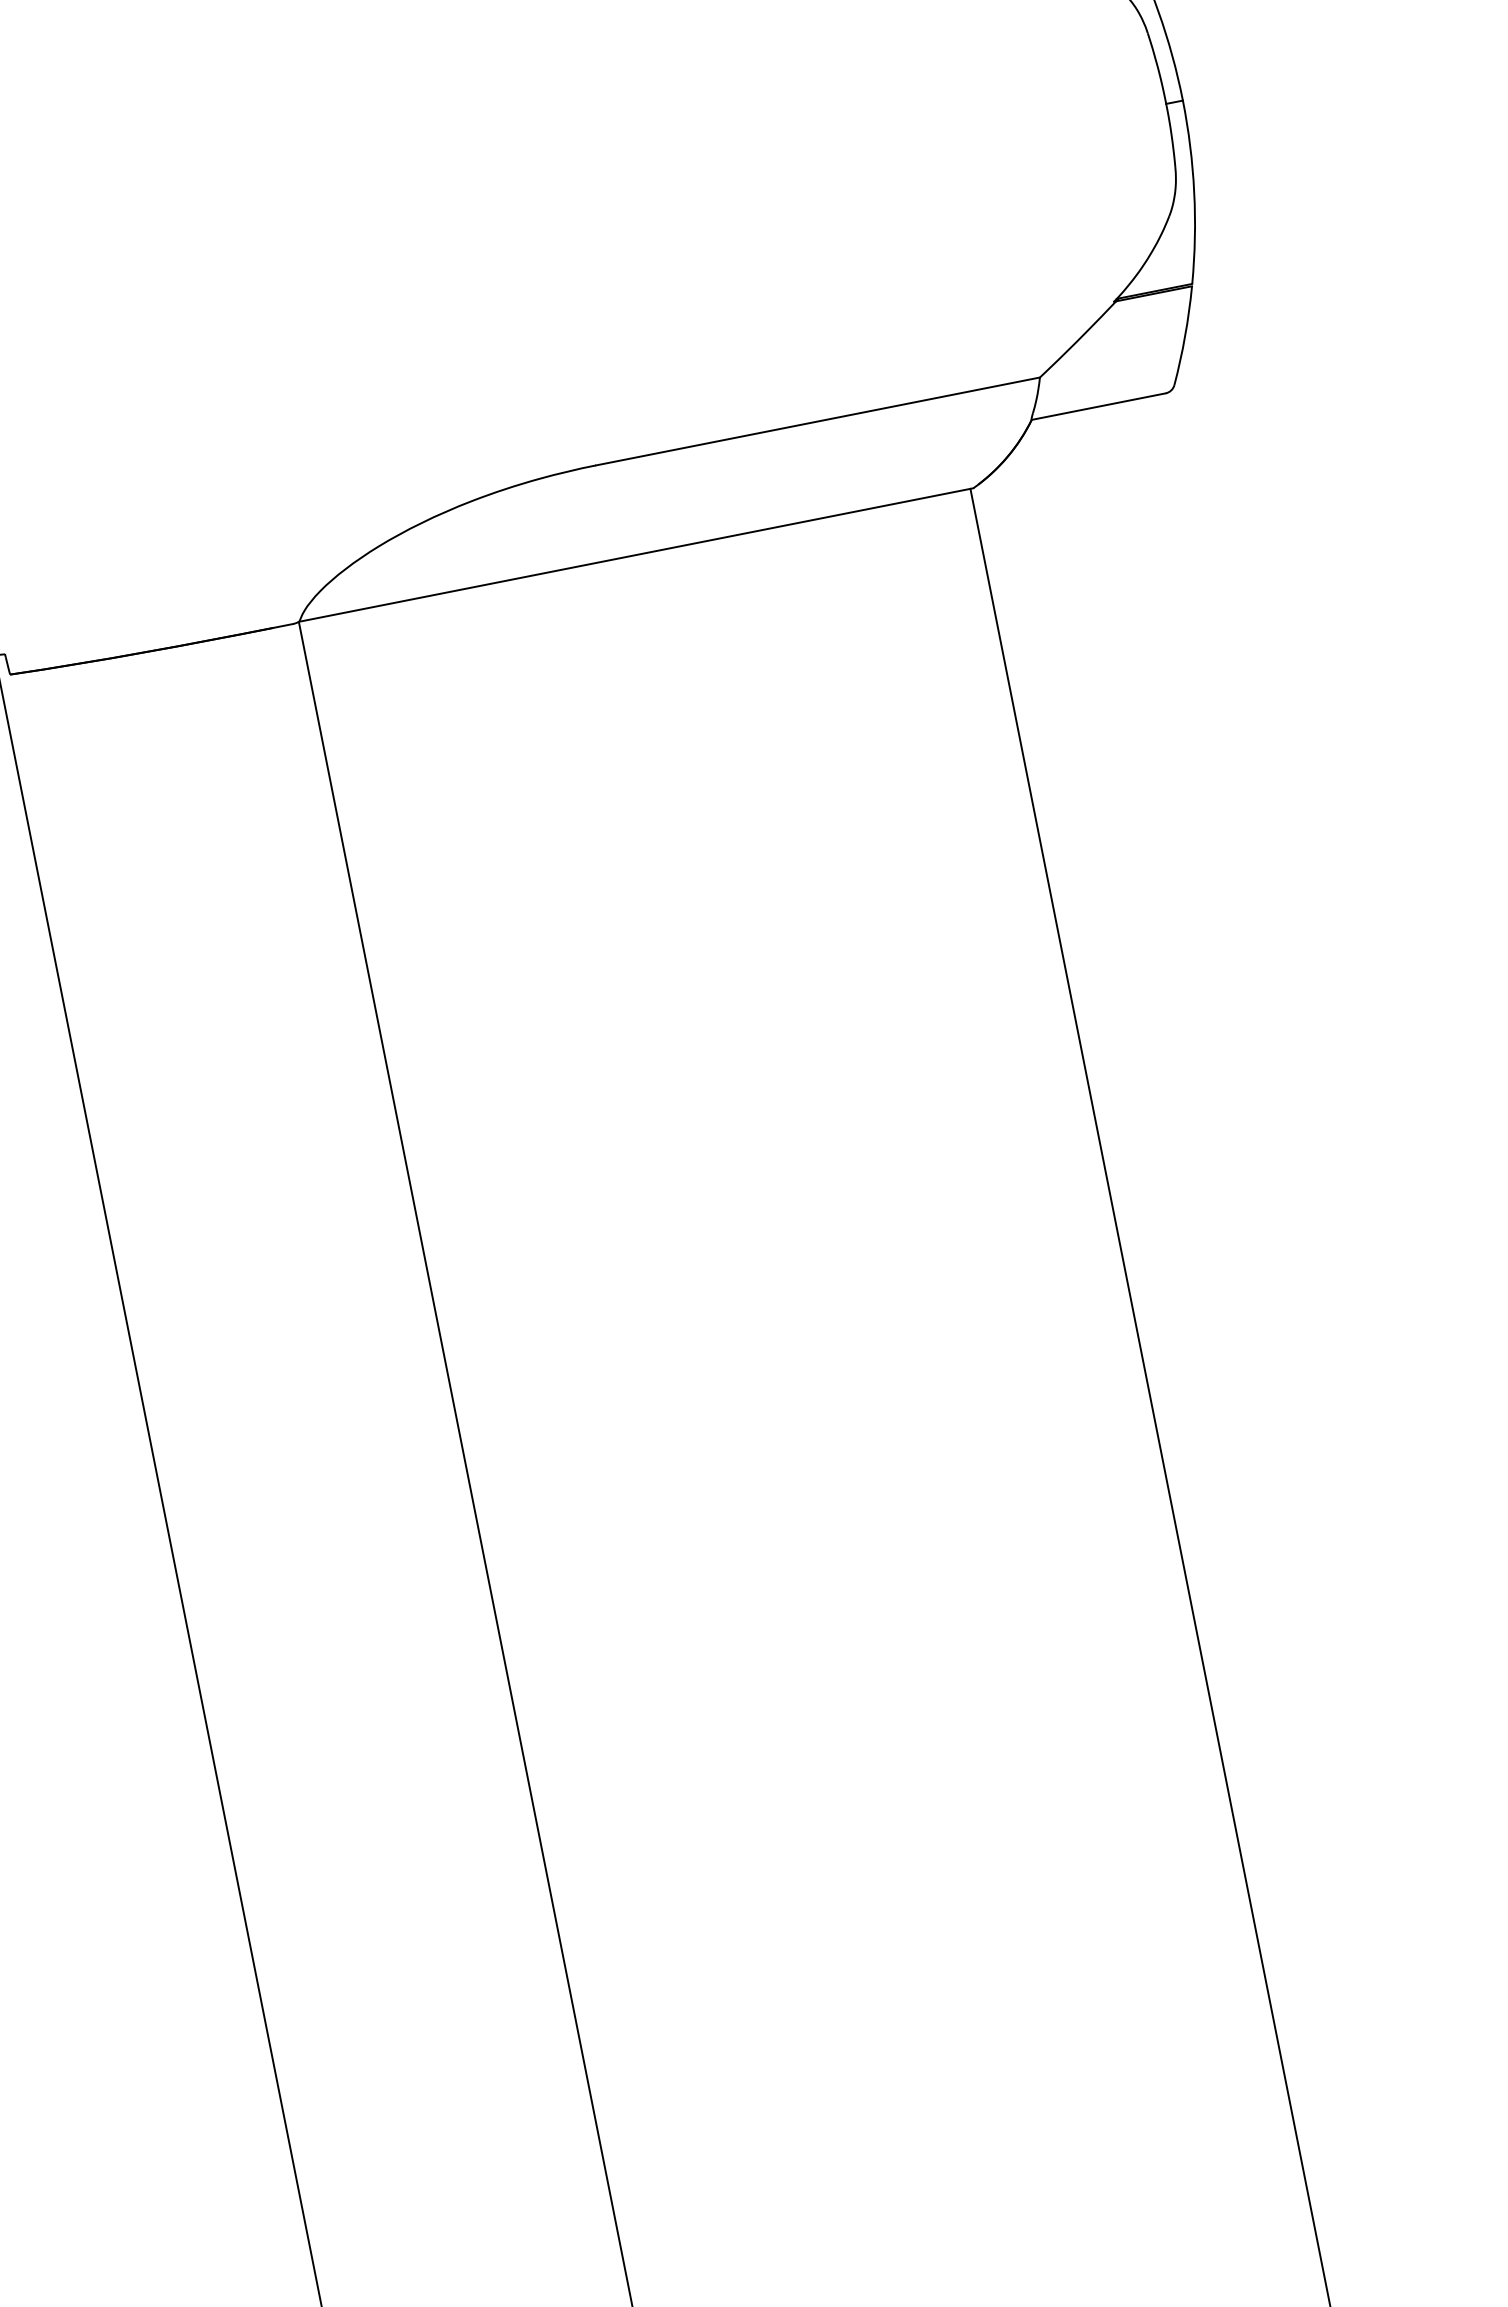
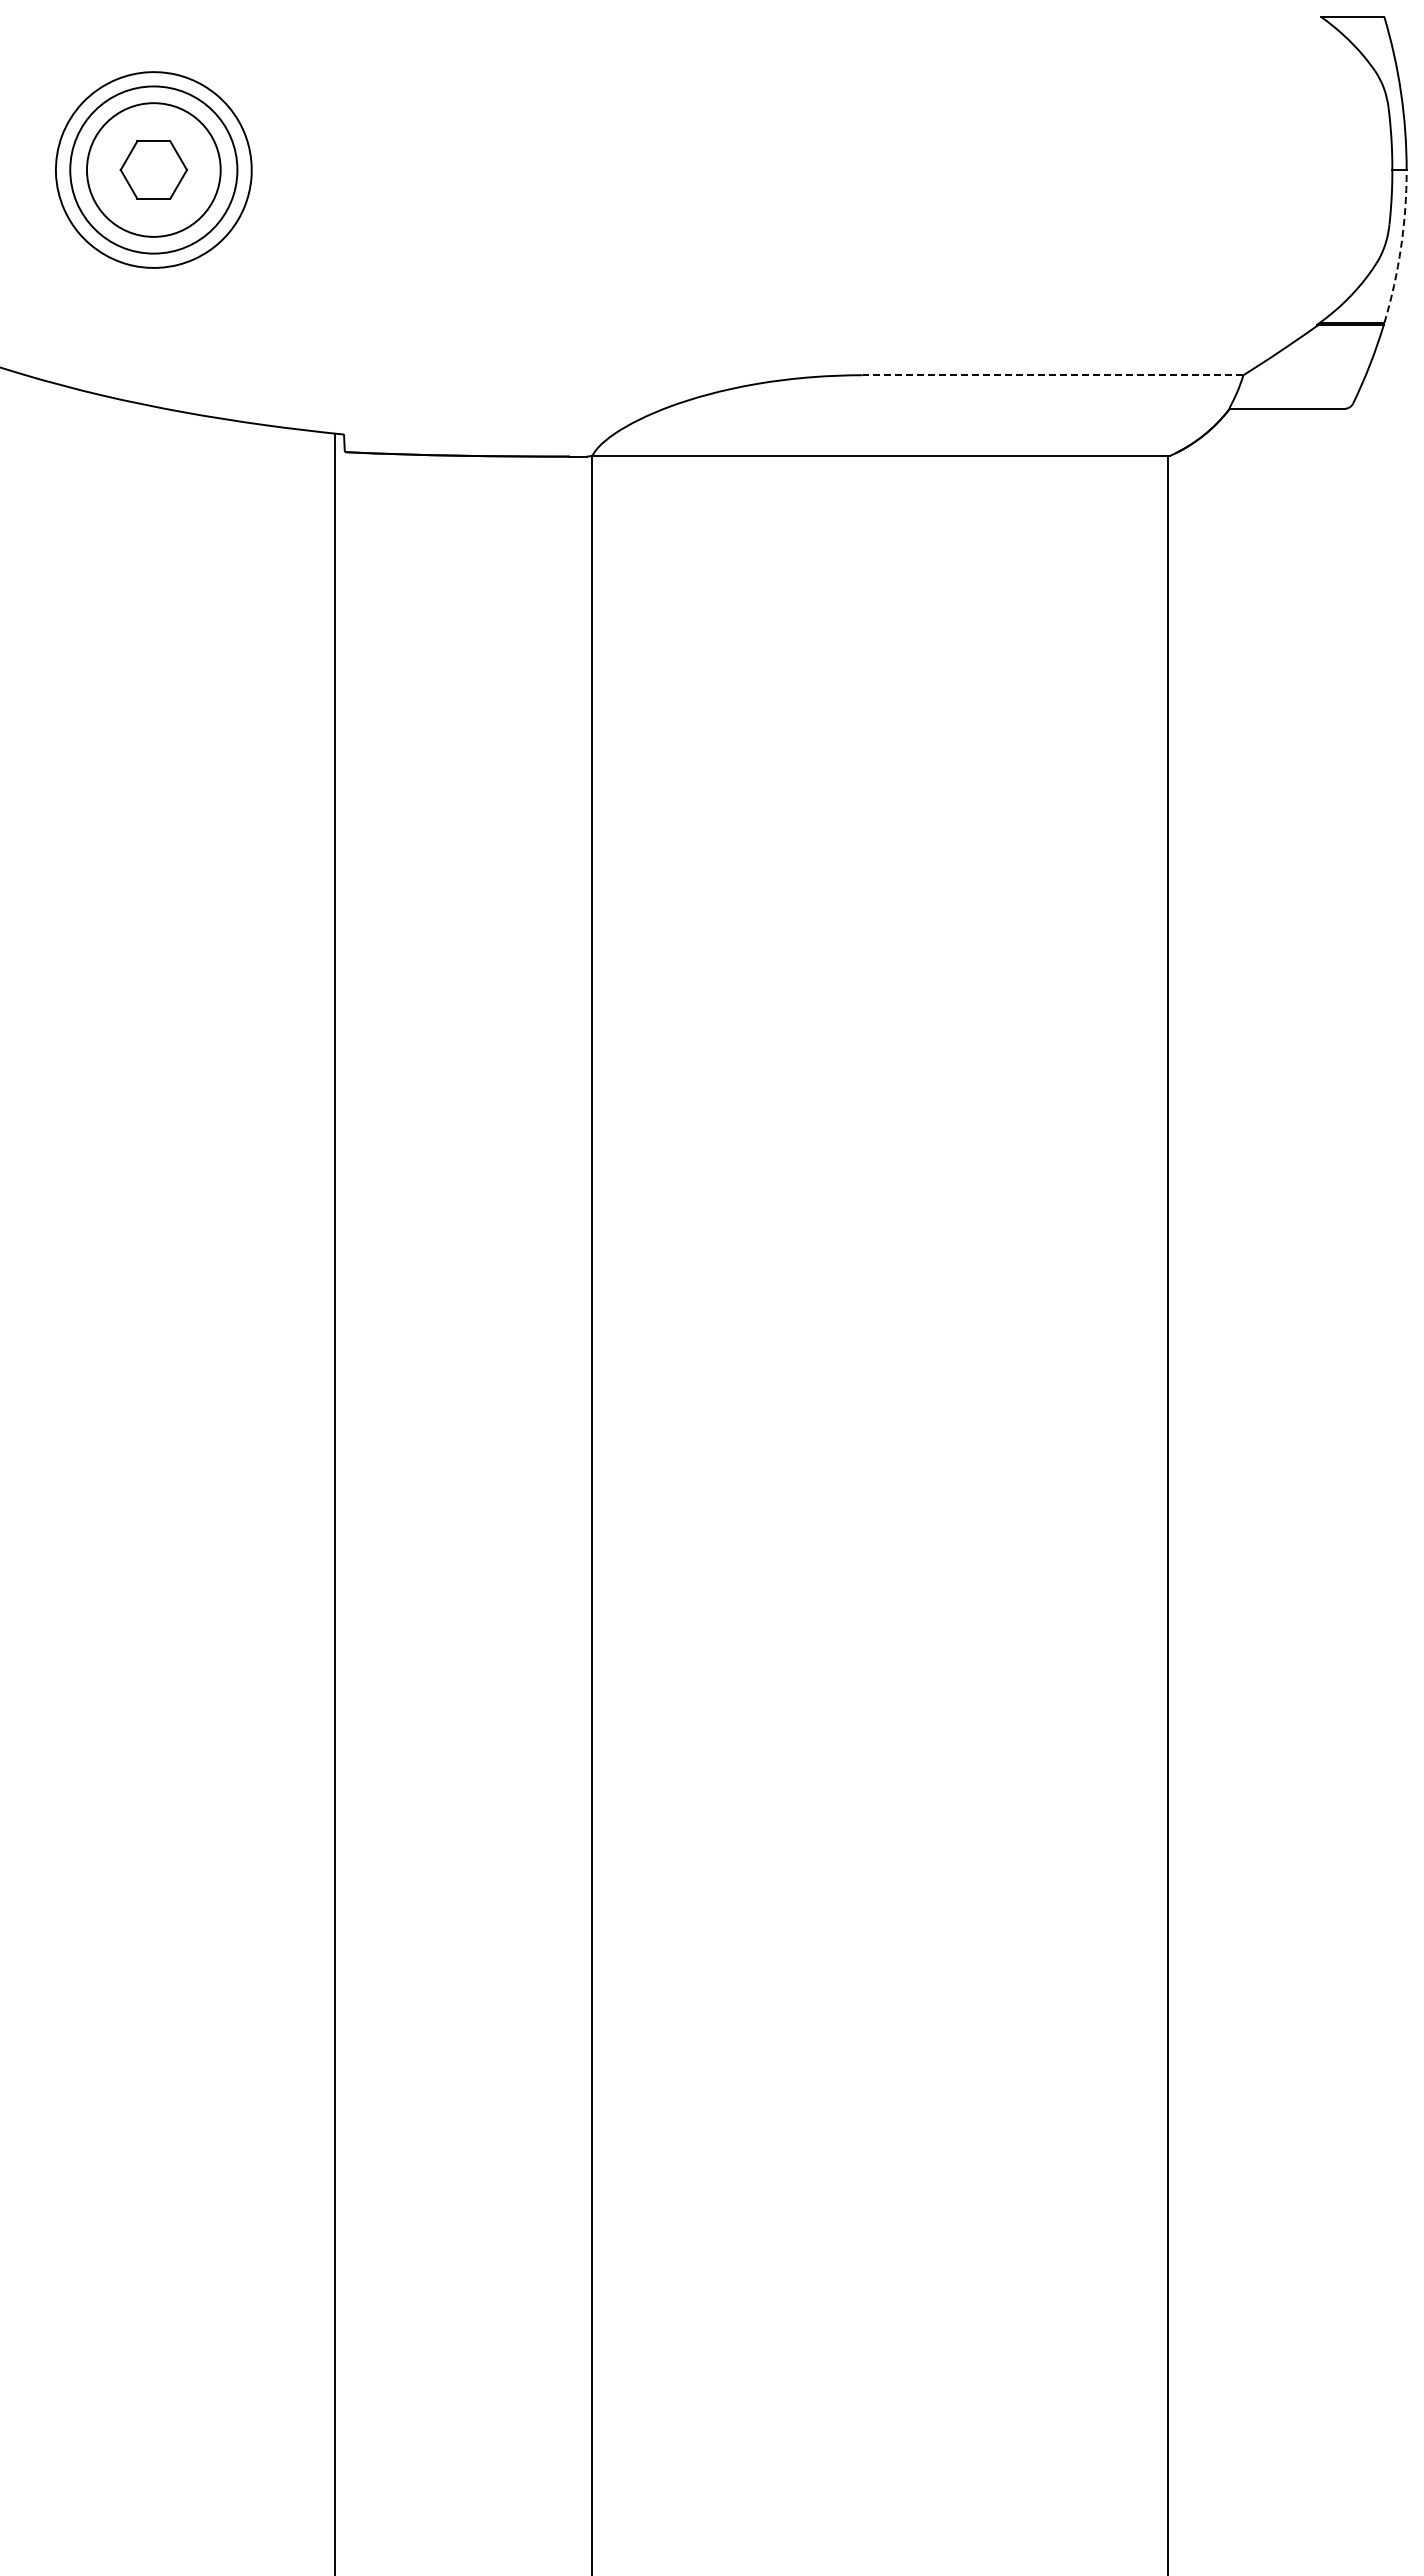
arc: (1194, 192) -> (1401, 247), solid -> dashed
line: (817, 421) -> (1052, 375), solid -> dashed

